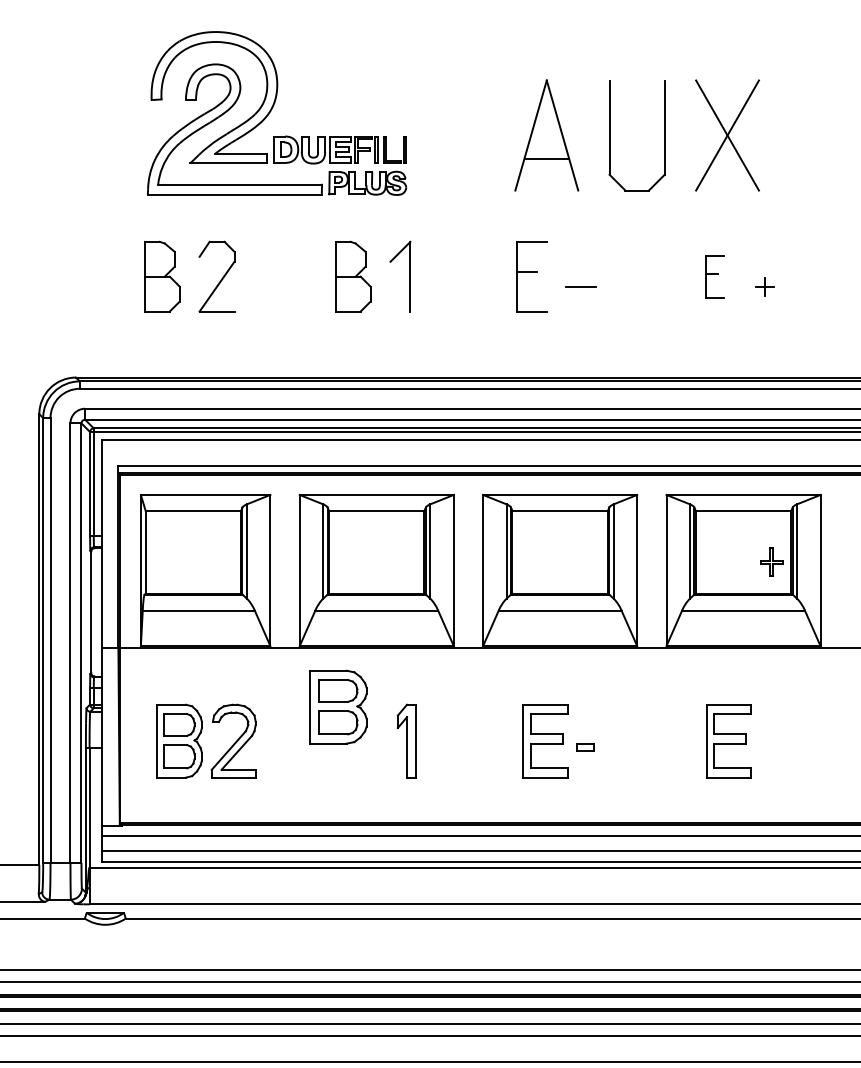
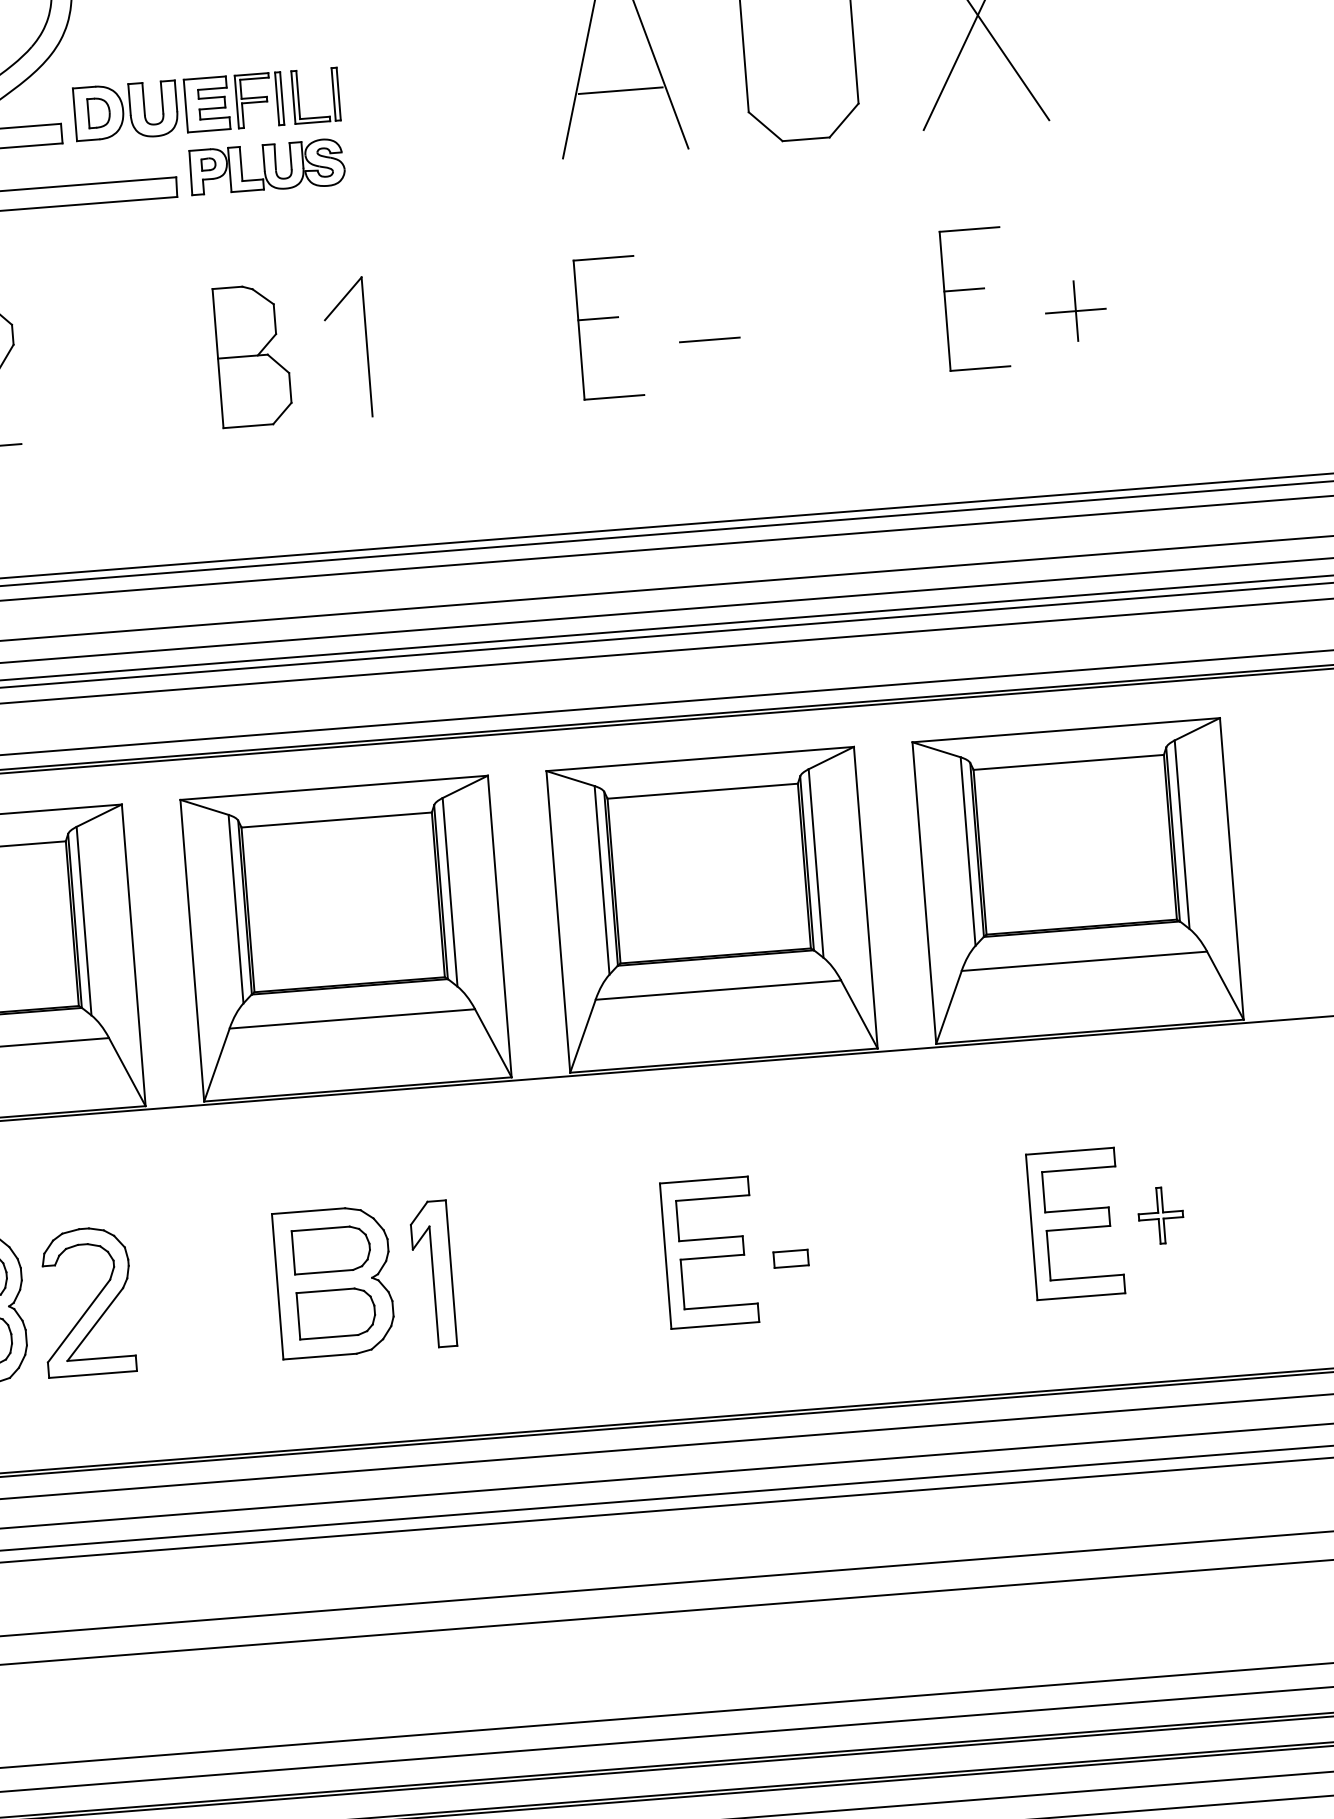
part: (714, 276) -> (973, 298), size x1.67
part: (764, 286) -> (1075, 310), size x1.67
part: (771, 561) -> (1160, 1213), moved
part: (338, 706) -> (334, 1280), moved

